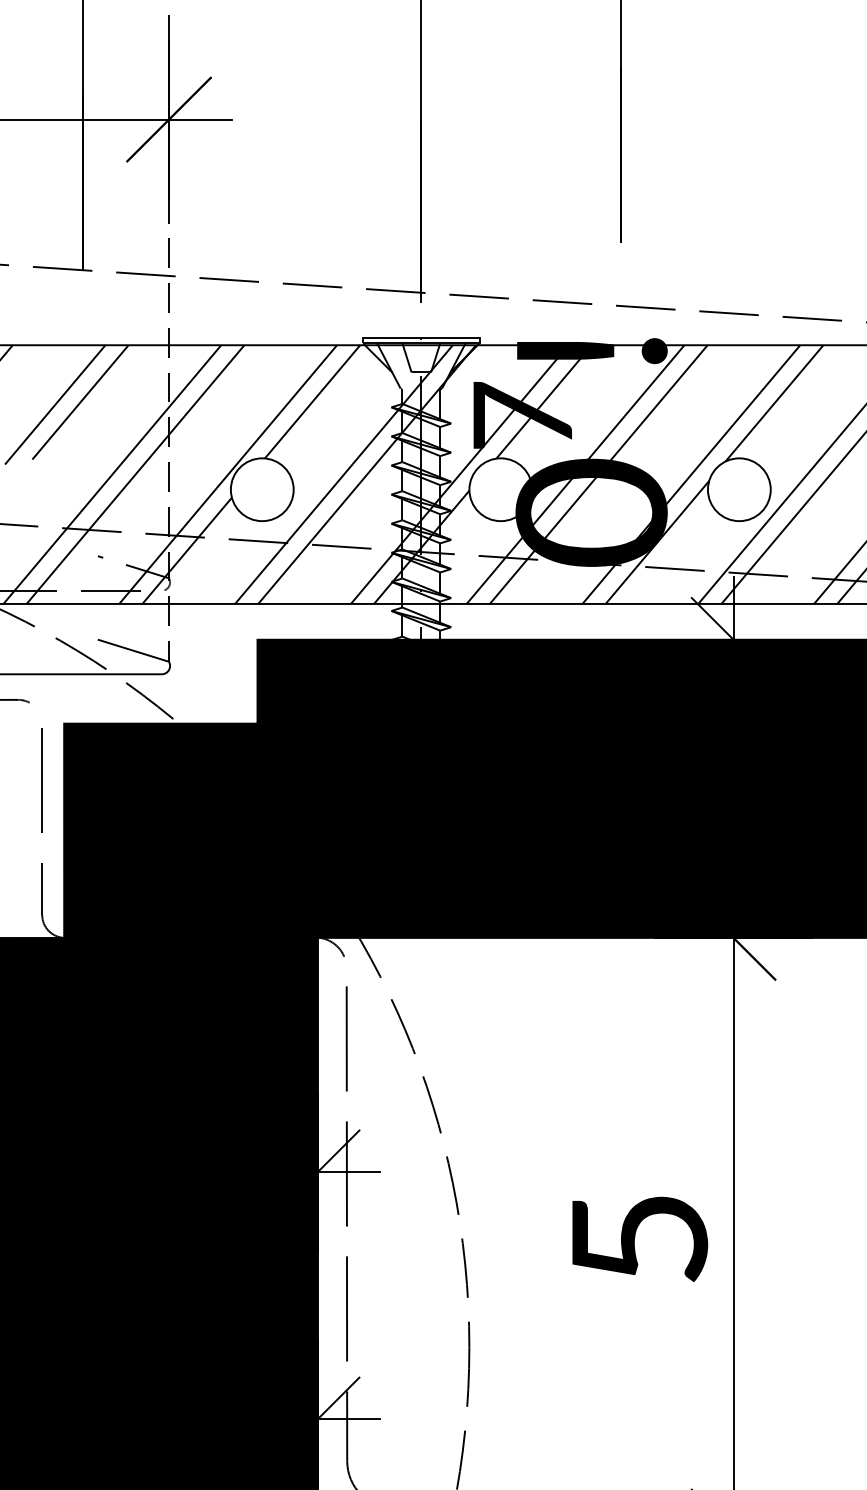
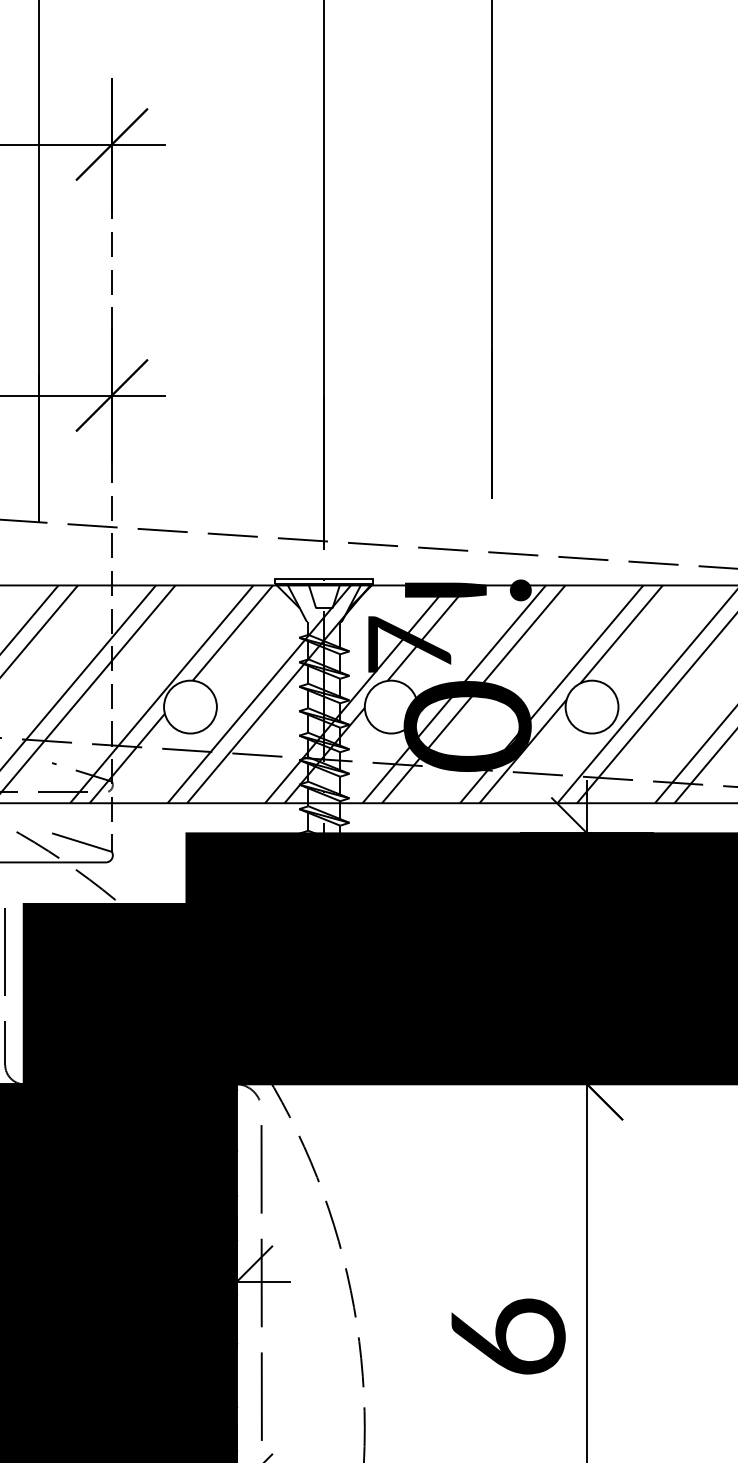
text: (640, 1237) -> (508, 1336), 5 -> 6

